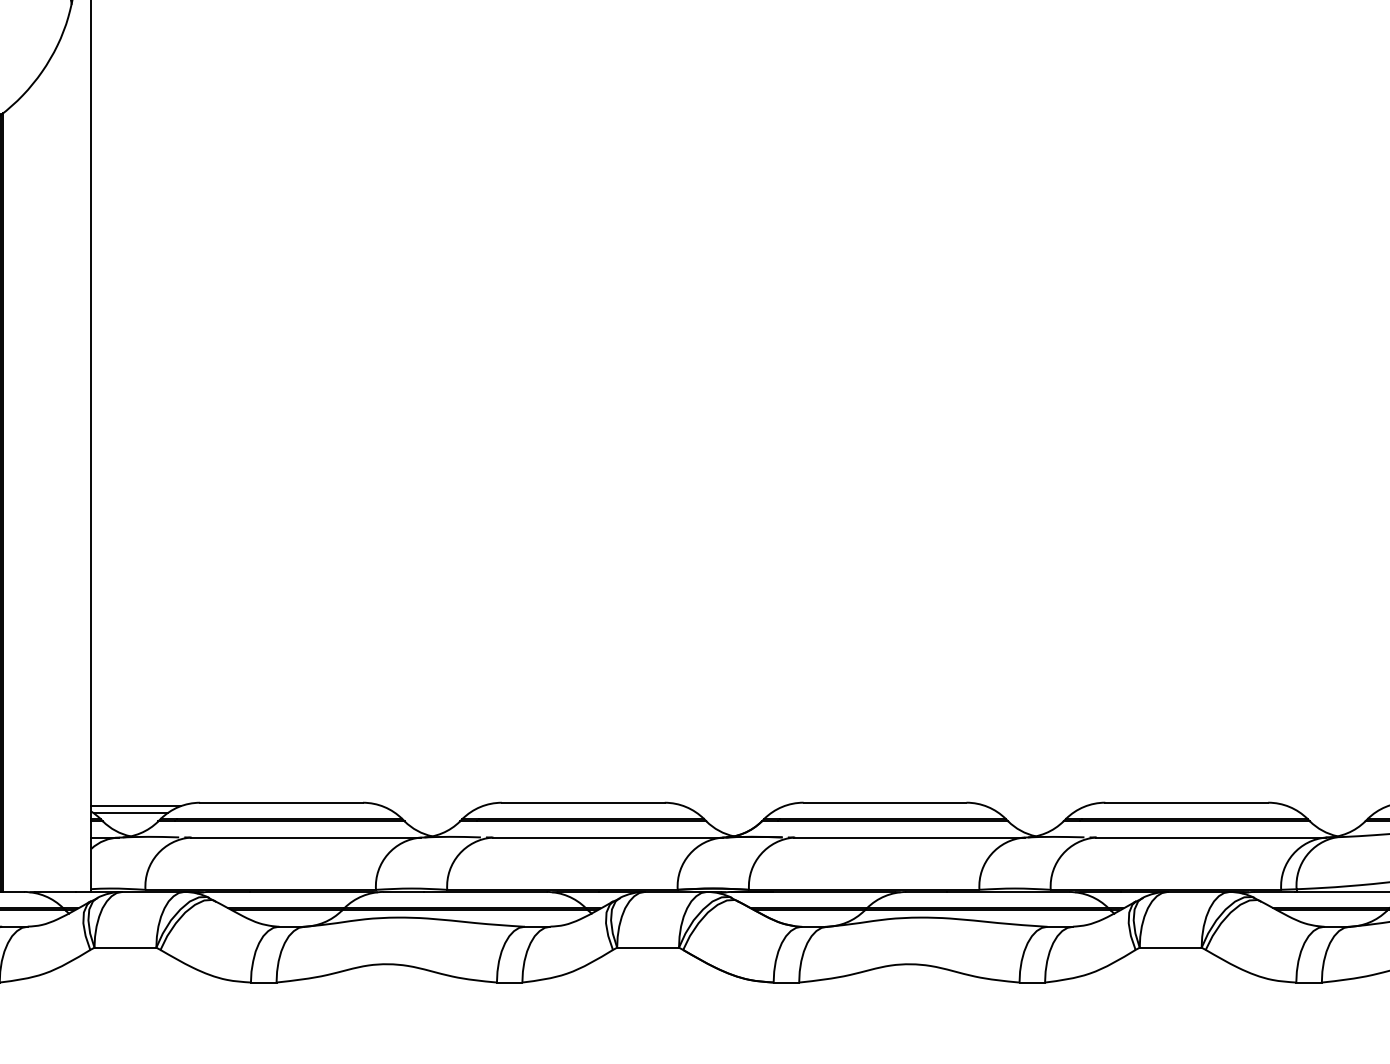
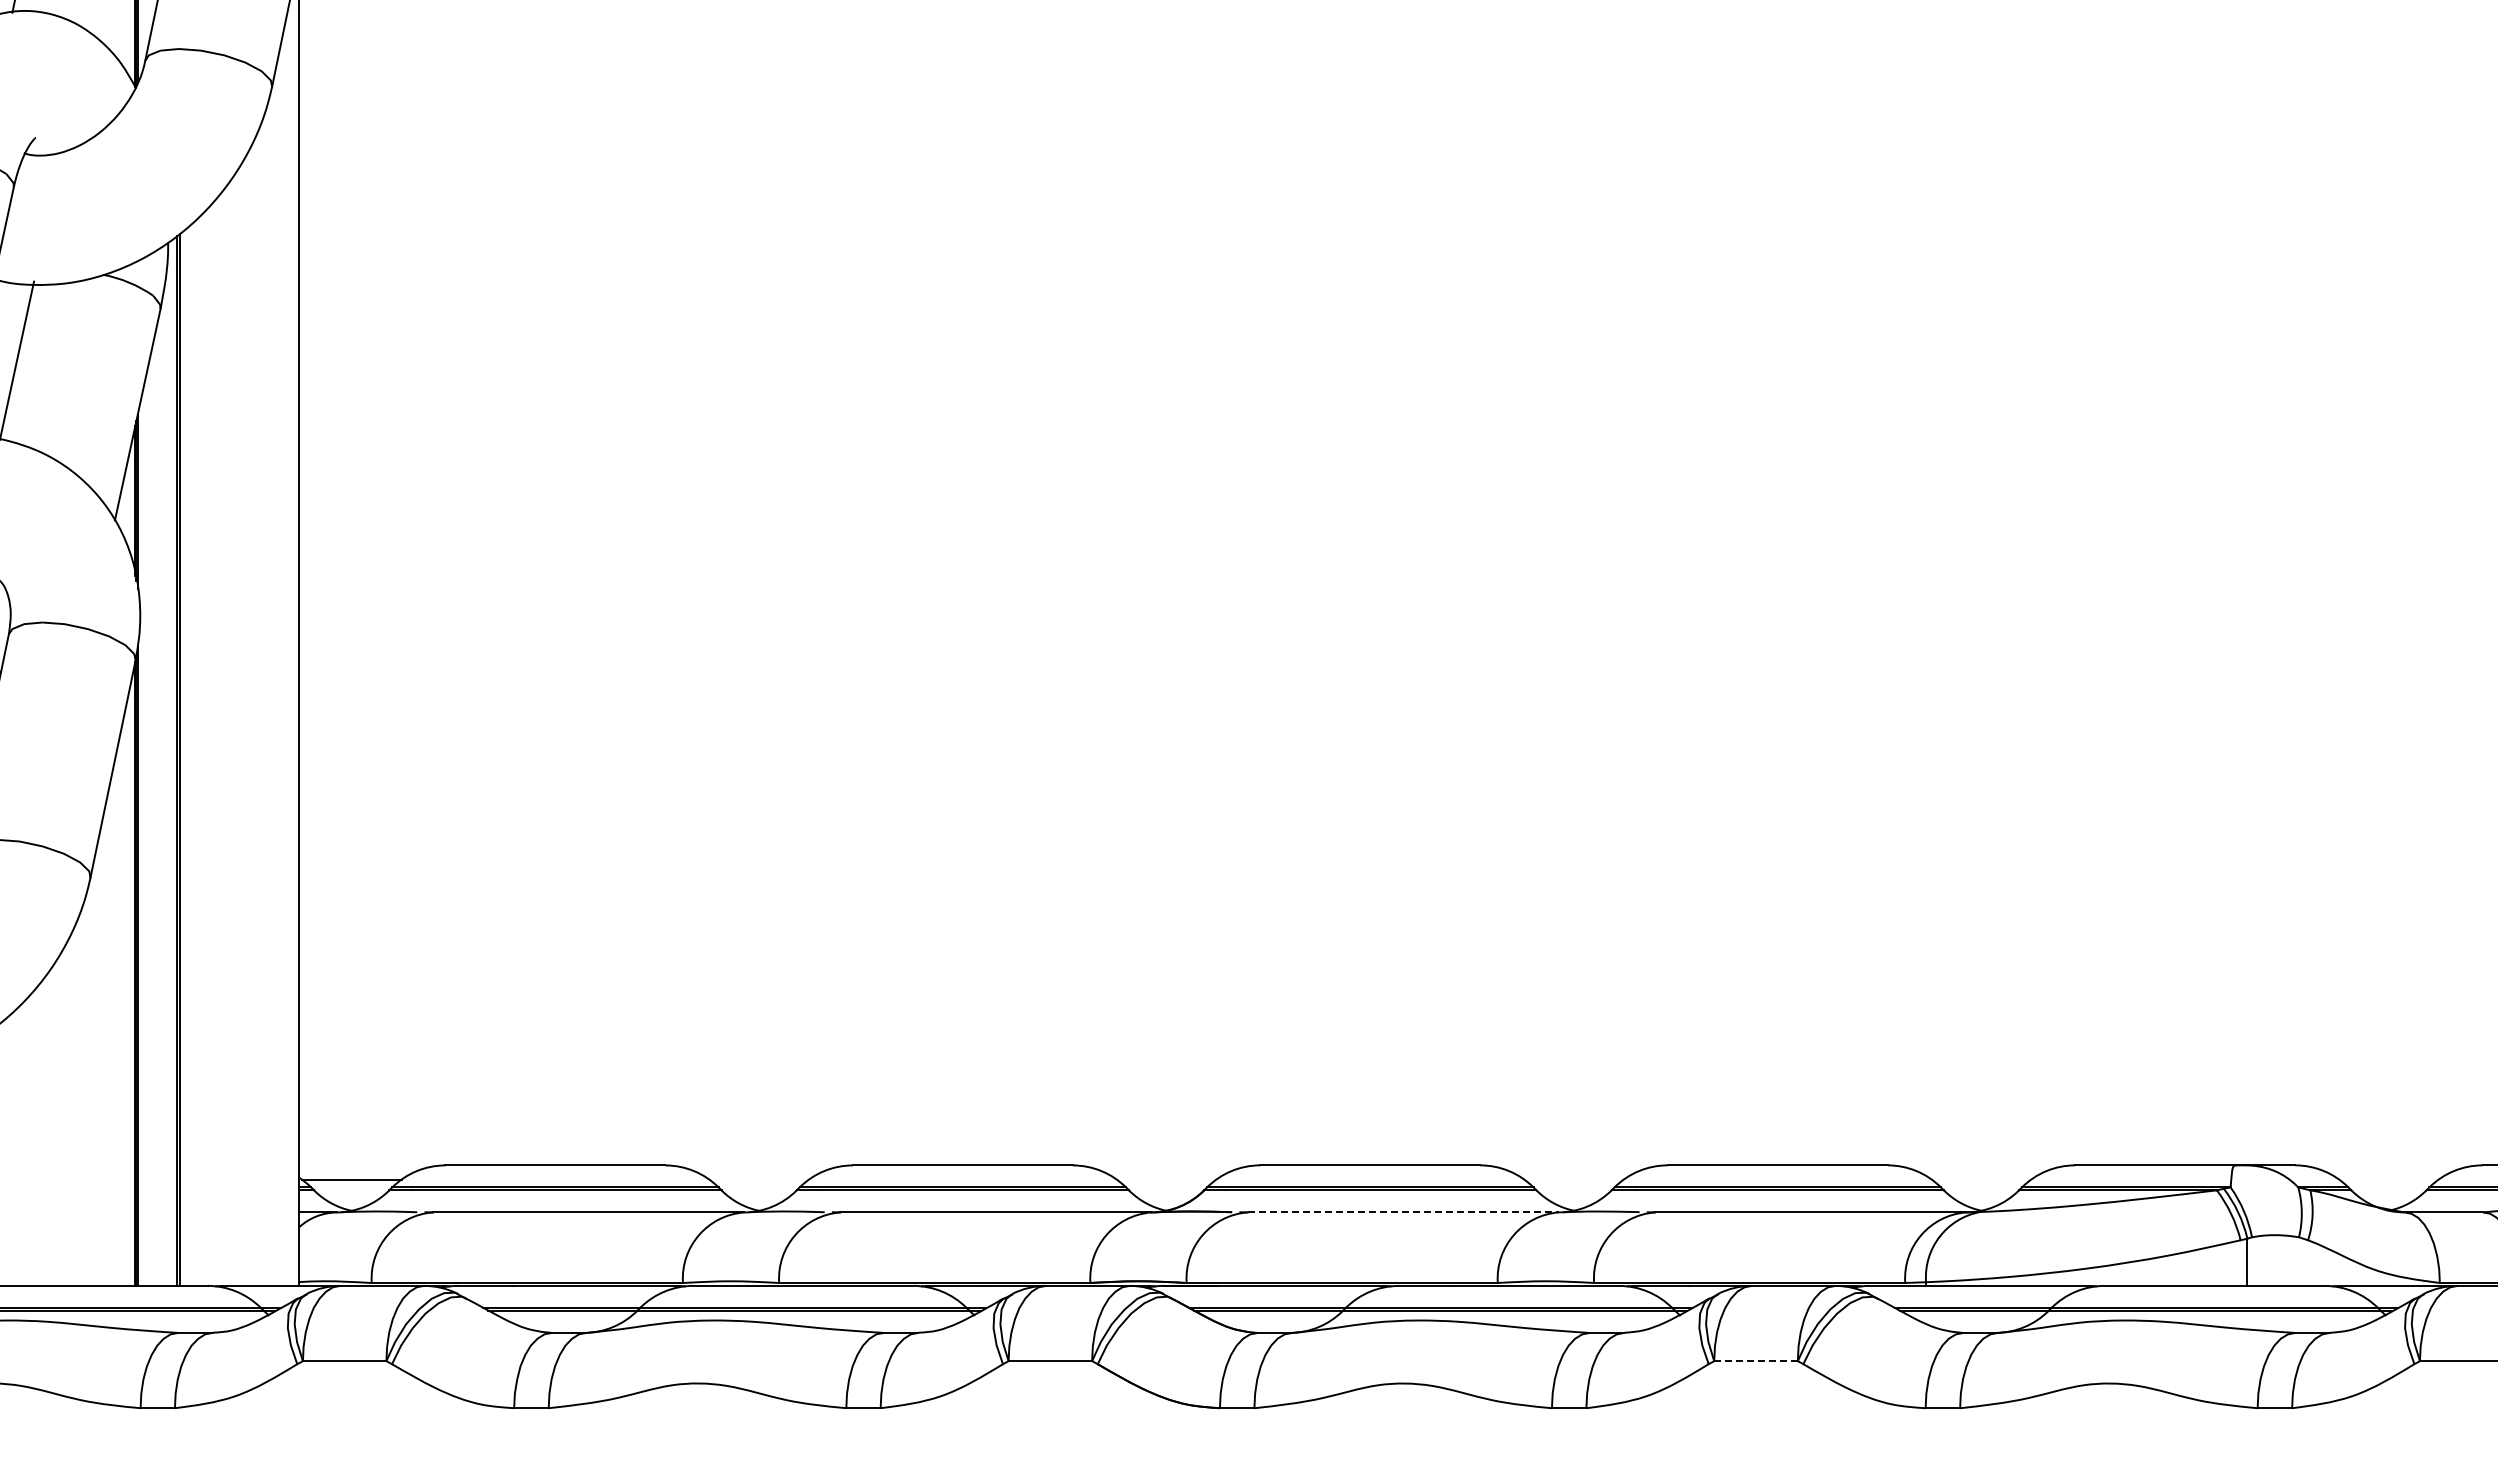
line: (135, 806) -> (358, 1170), removed
line: (909, 837) -> (1403, 1212), solid -> dashed
line: (1171, 947) -> (1756, 1361), solid -> dashed

